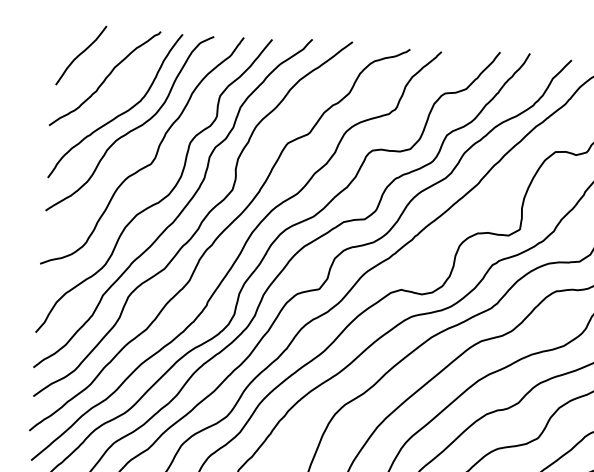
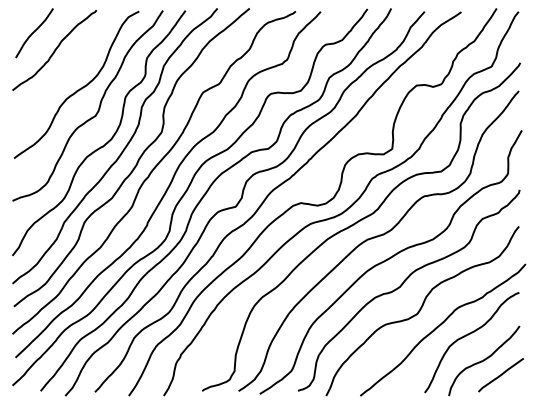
curve: (117, 114) -> (66, 78), removed

